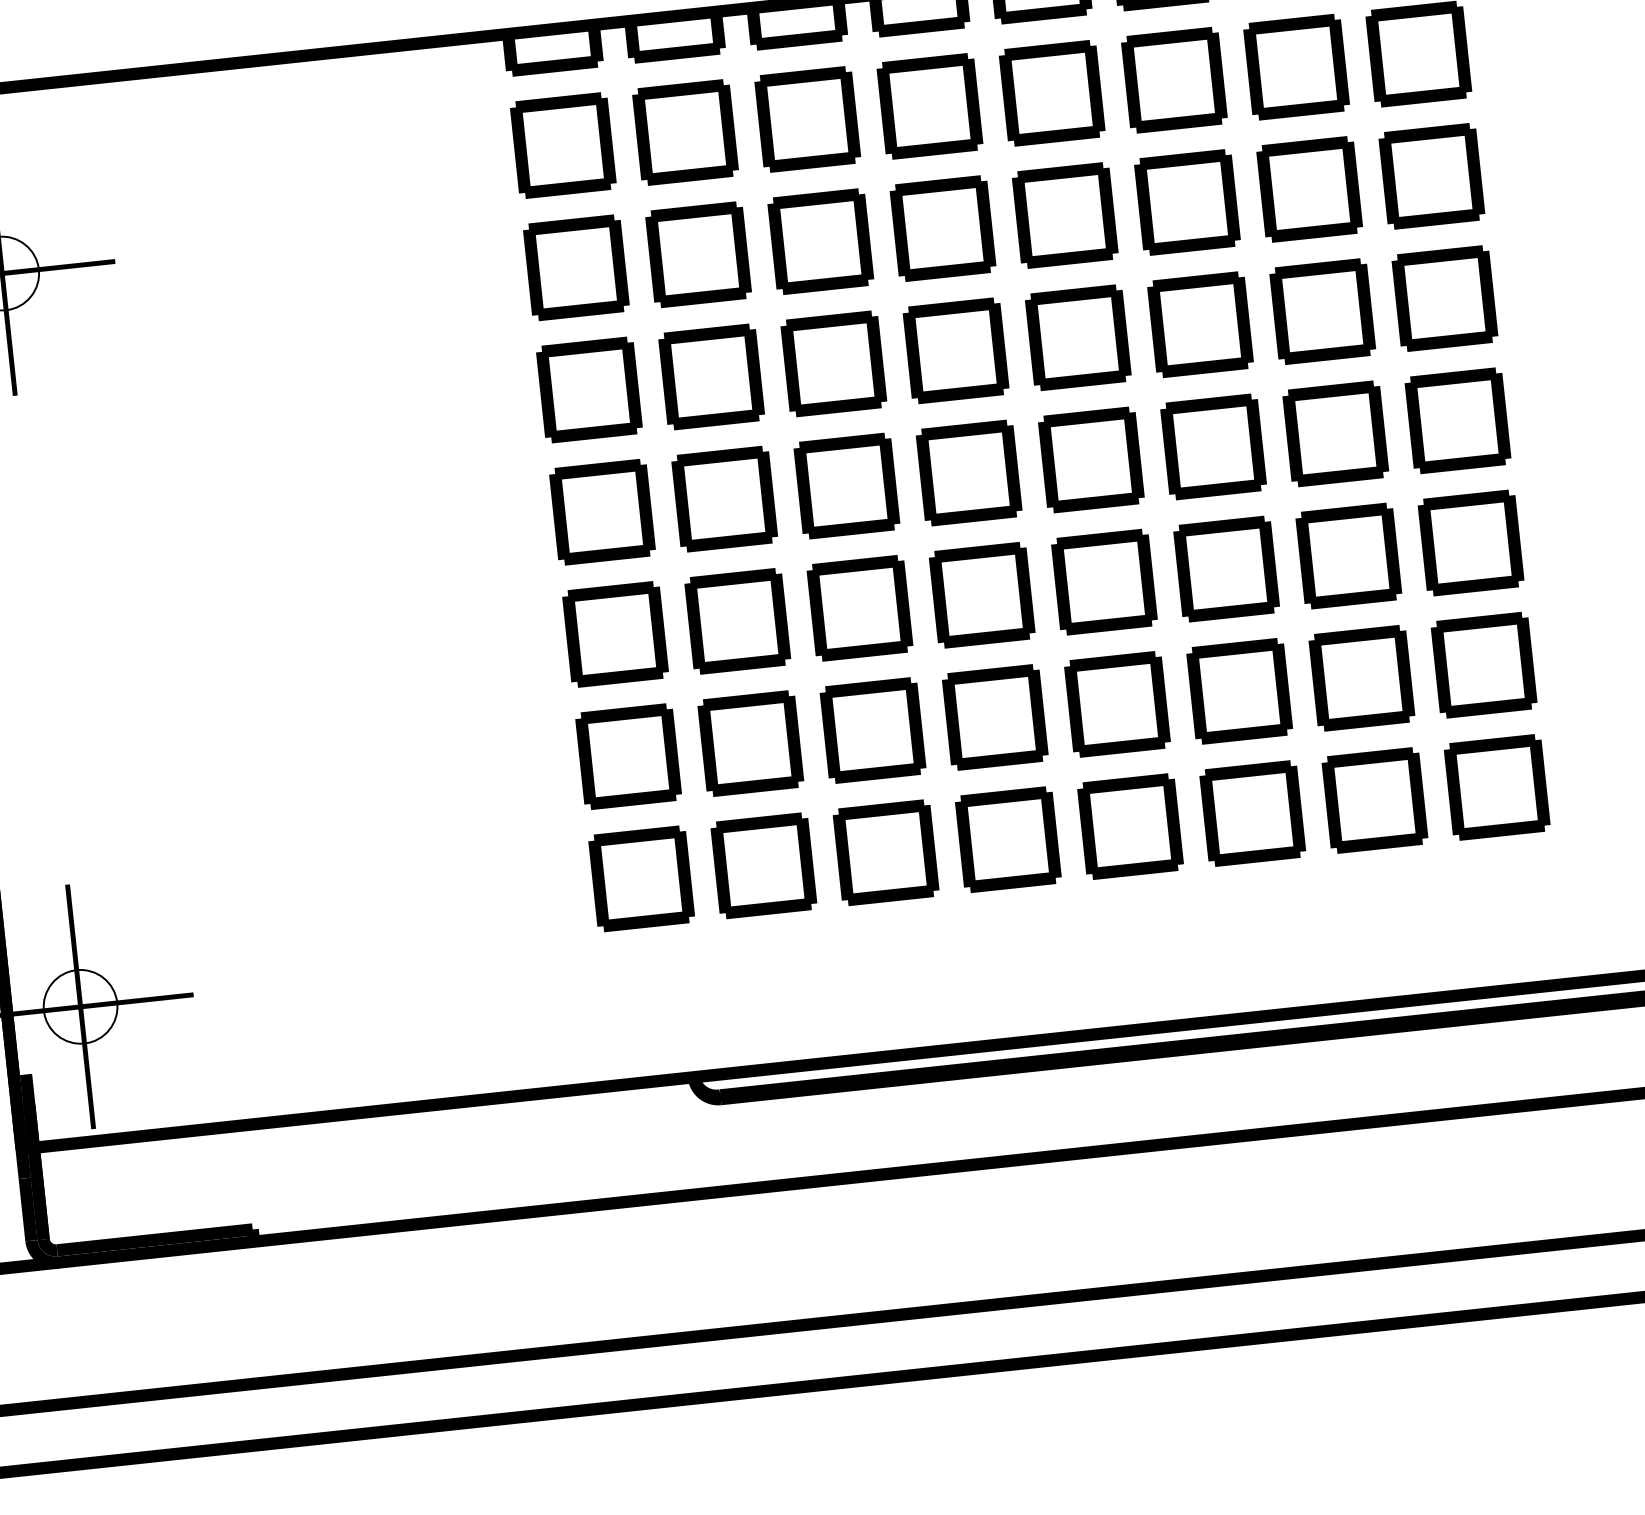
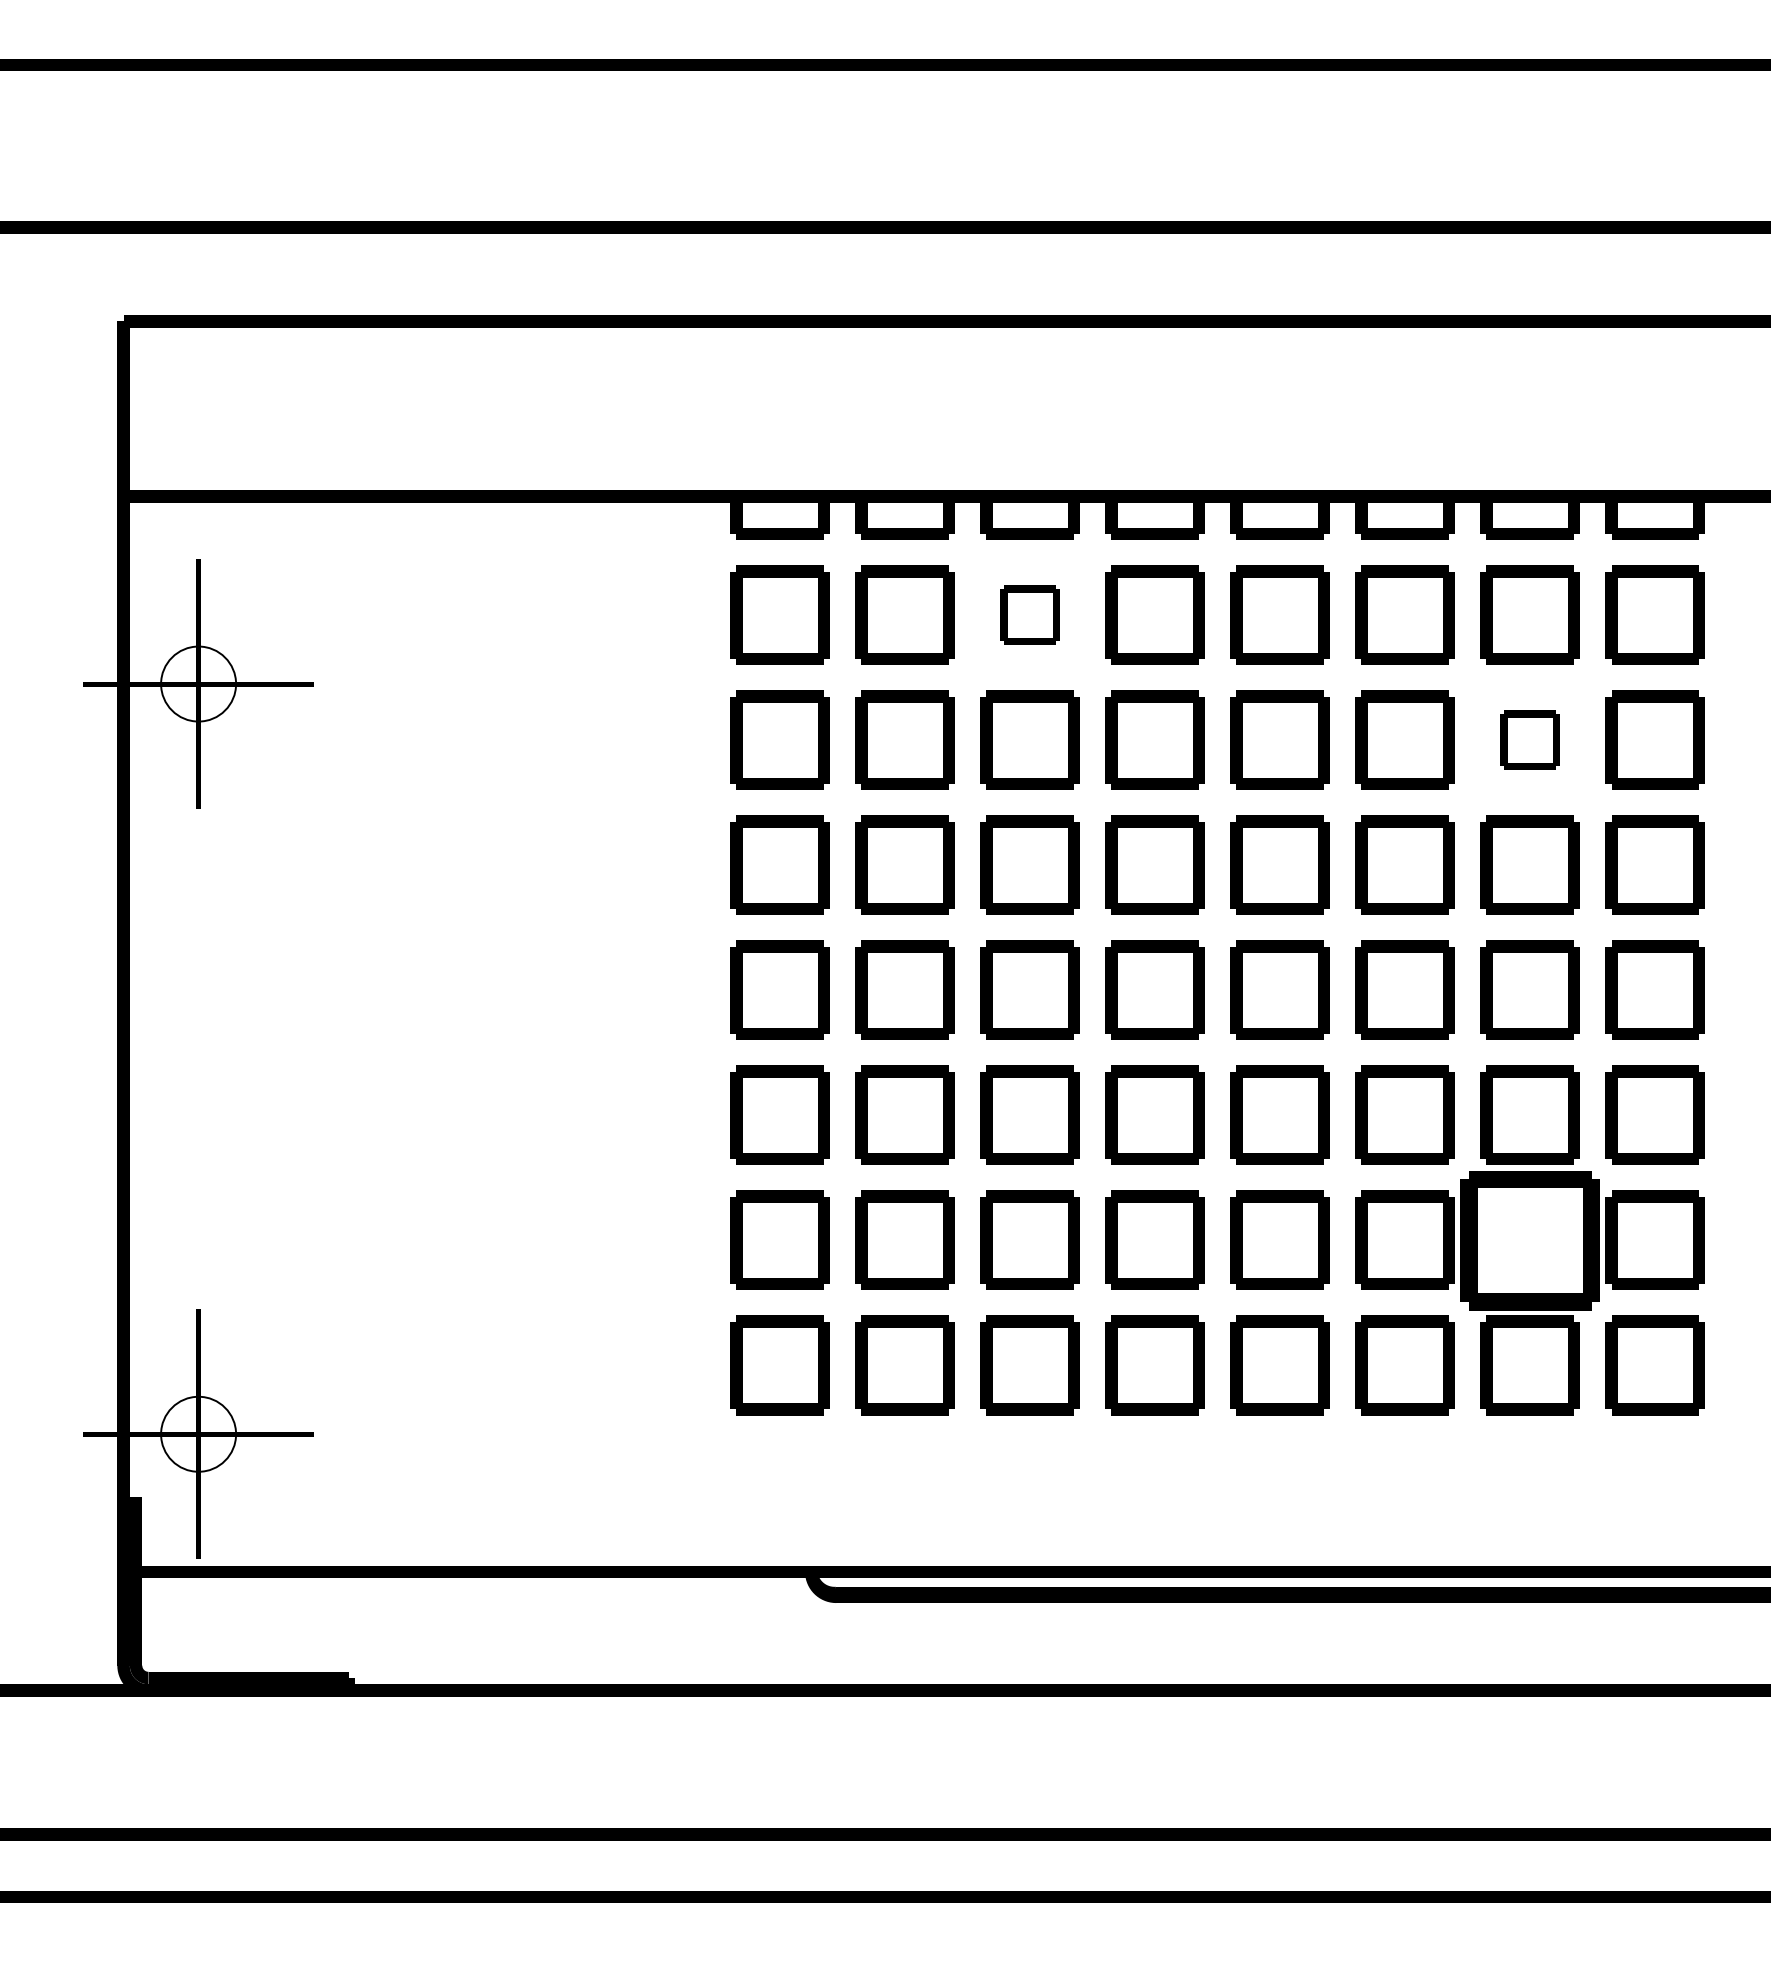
part: (807, 118) -> (1029, 614), size x0.6
part: (1308, 188) -> (1529, 739), size x0.6
part: (1361, 677) -> (1529, 1239), size x1.4

